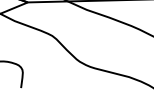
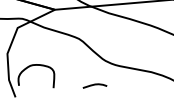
curve: (66, 87) -> (94, 85), added

